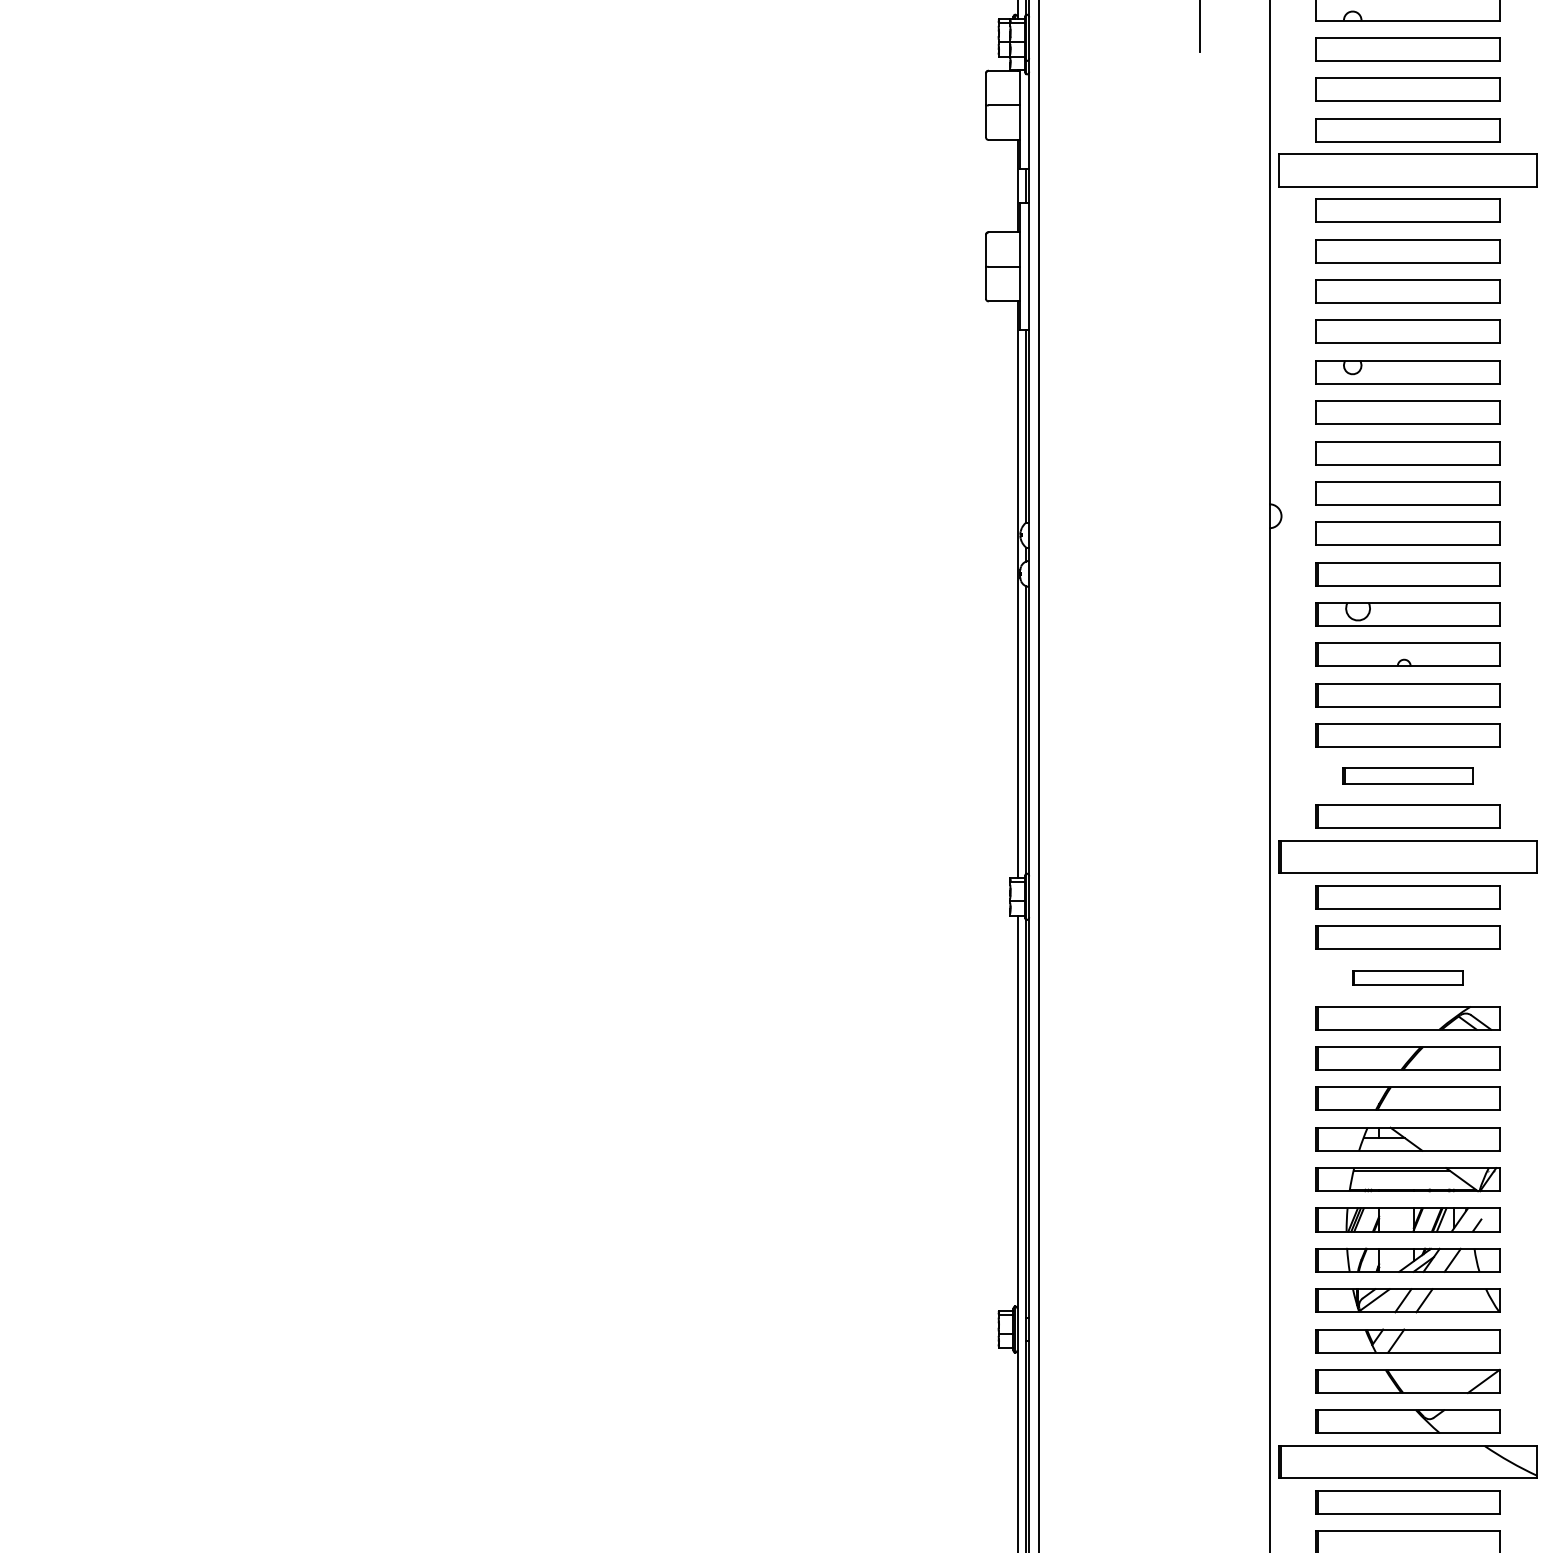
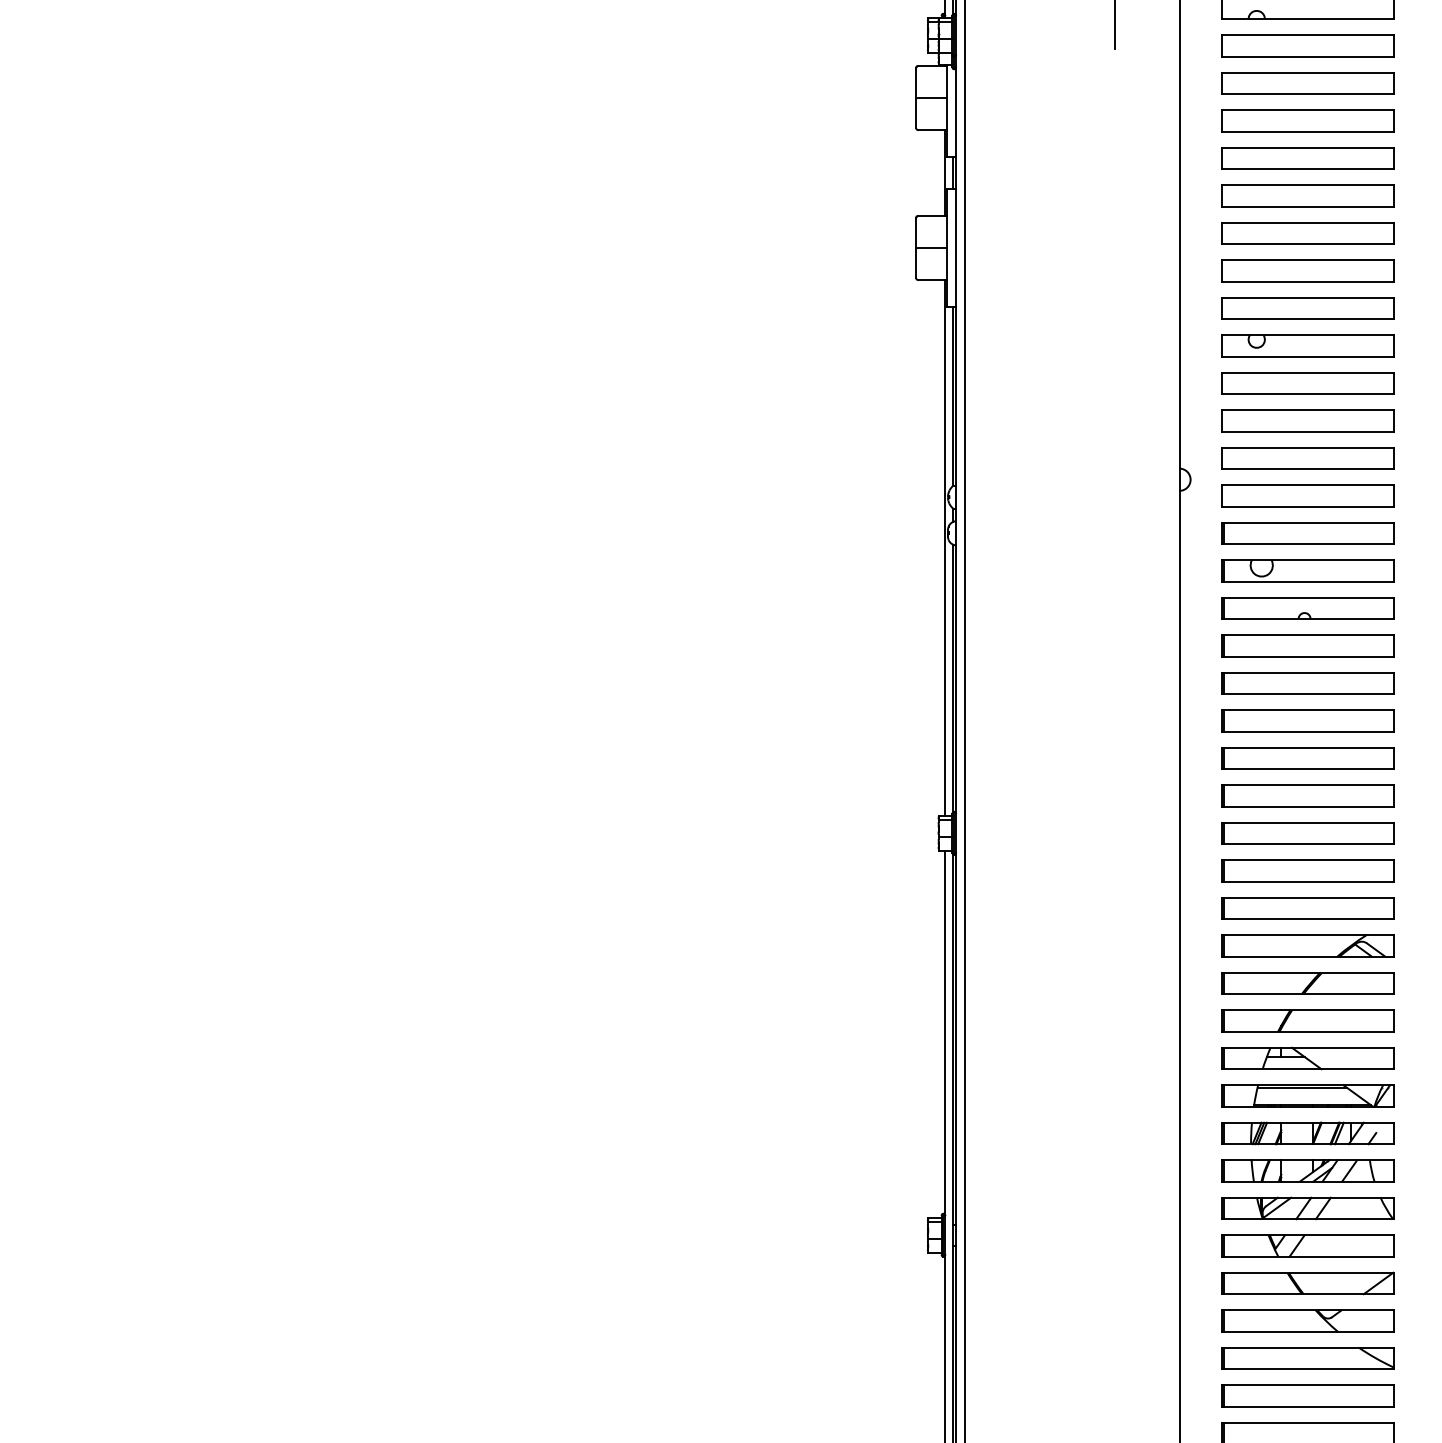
part: (1407, 170) -> (1307, 158), size x0.71
part: (1407, 775) -> (1307, 720), size x1.43
part: (1407, 856) -> (1307, 795), size x0.71
part: (1407, 977) -> (1307, 908), size x1.67
part: (1407, 1462) -> (1307, 1358), size x0.71

